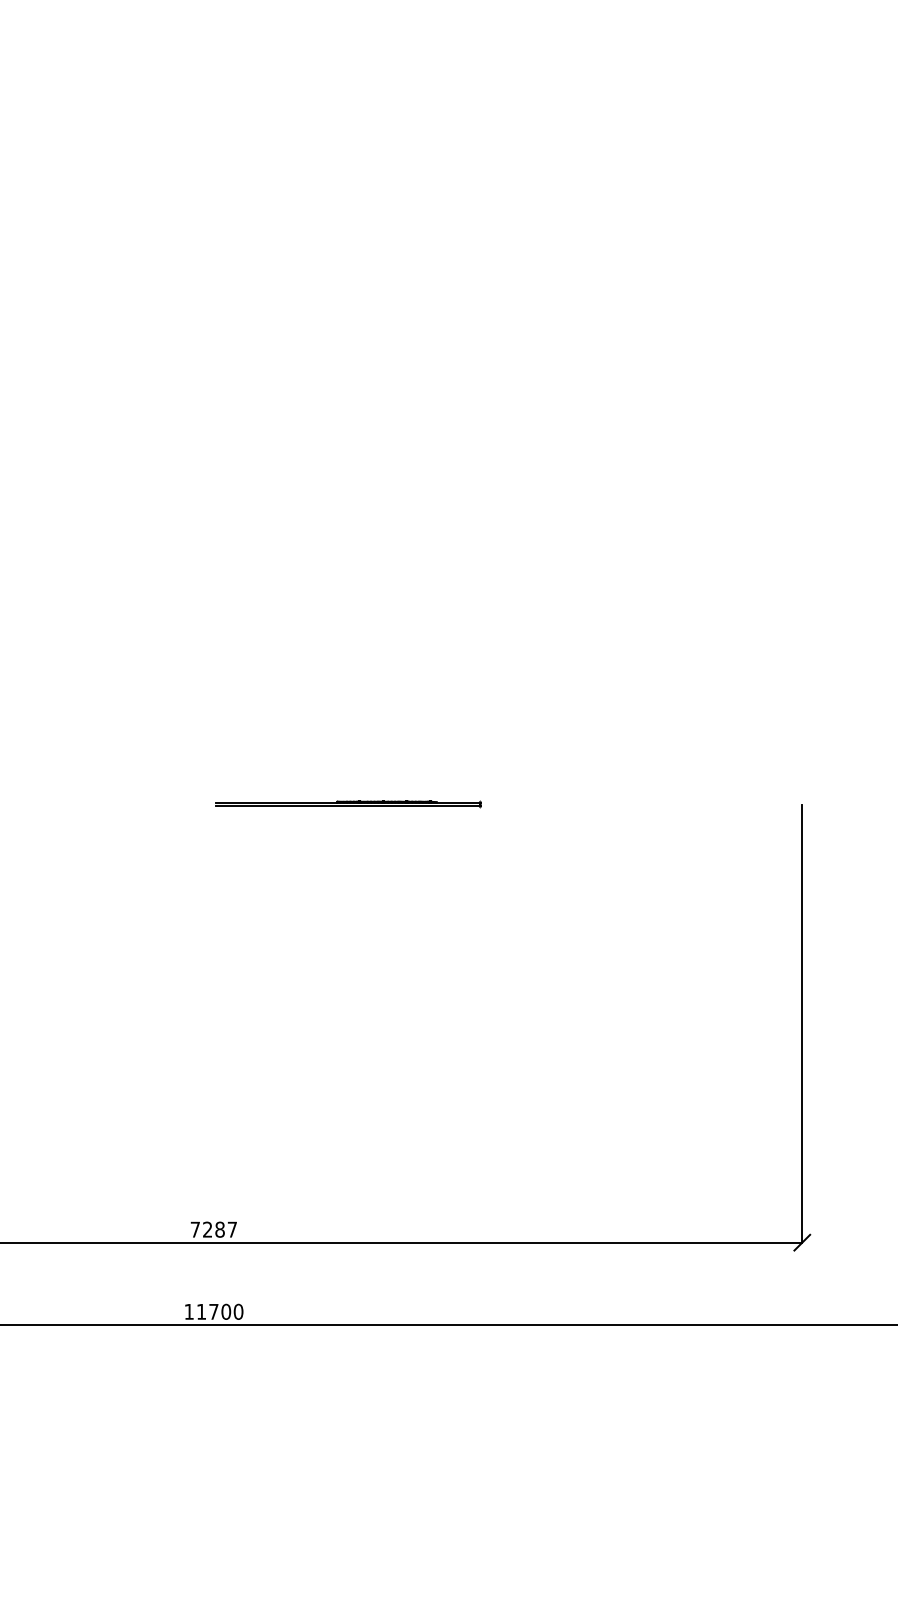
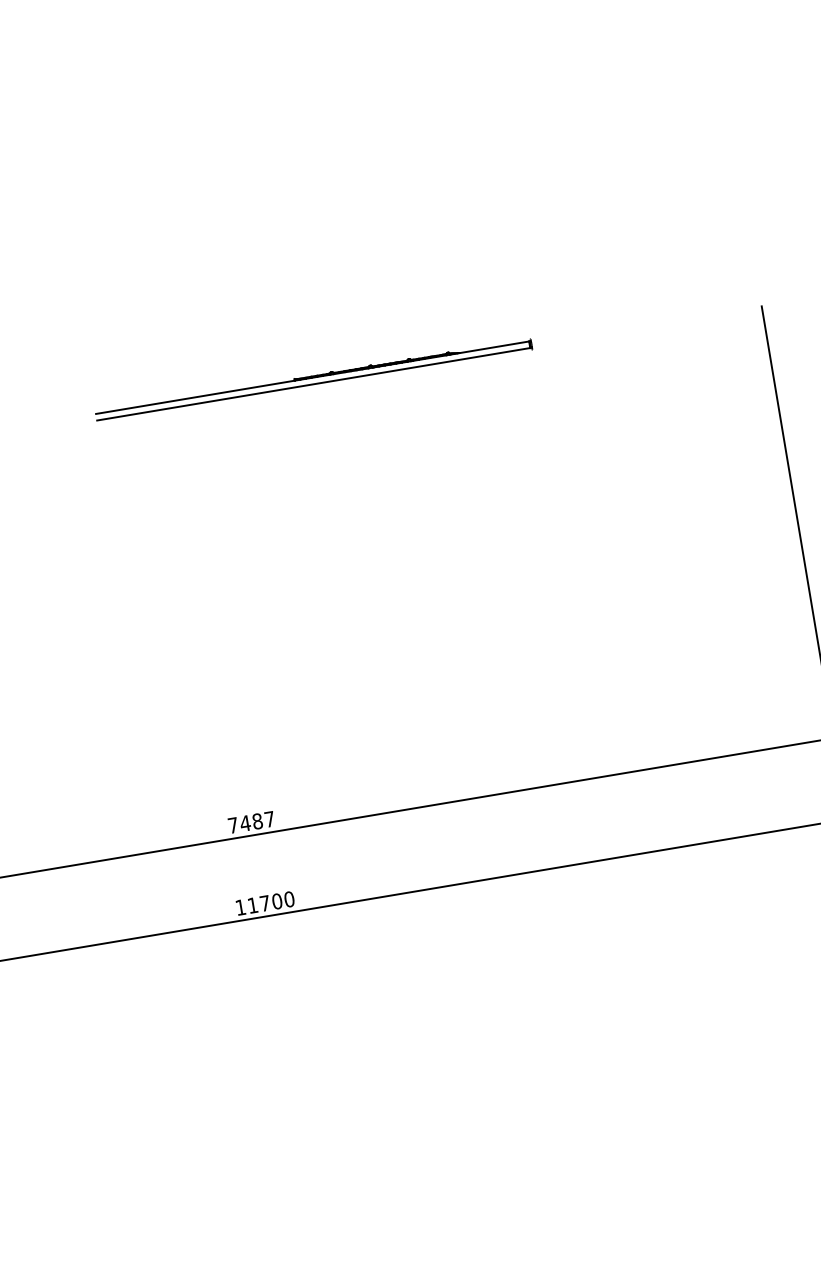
part: (348, 804) -> (314, 380), size x1.67
text: (207, 1229) -> (245, 823), 7287 -> 7487

